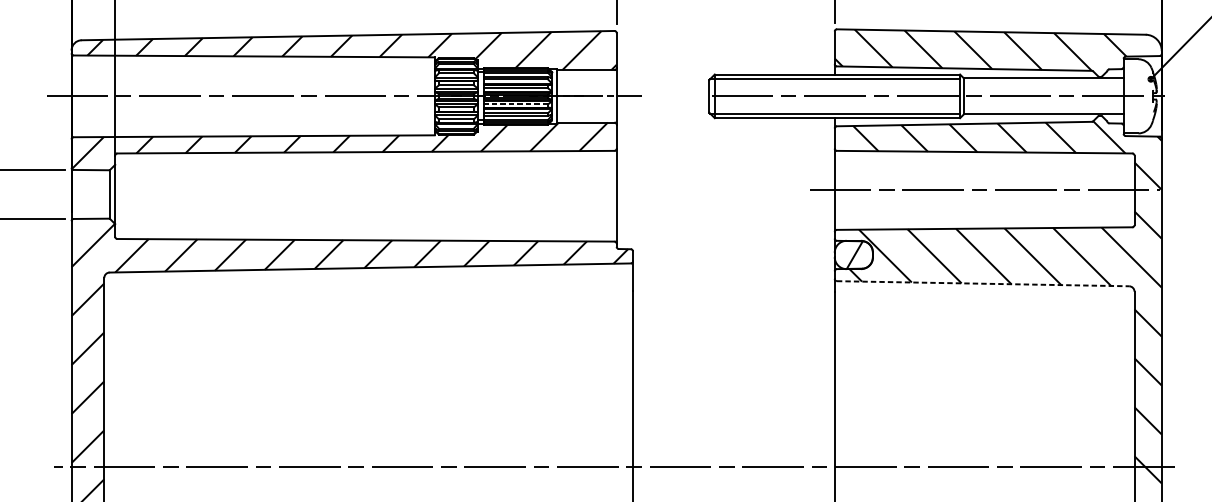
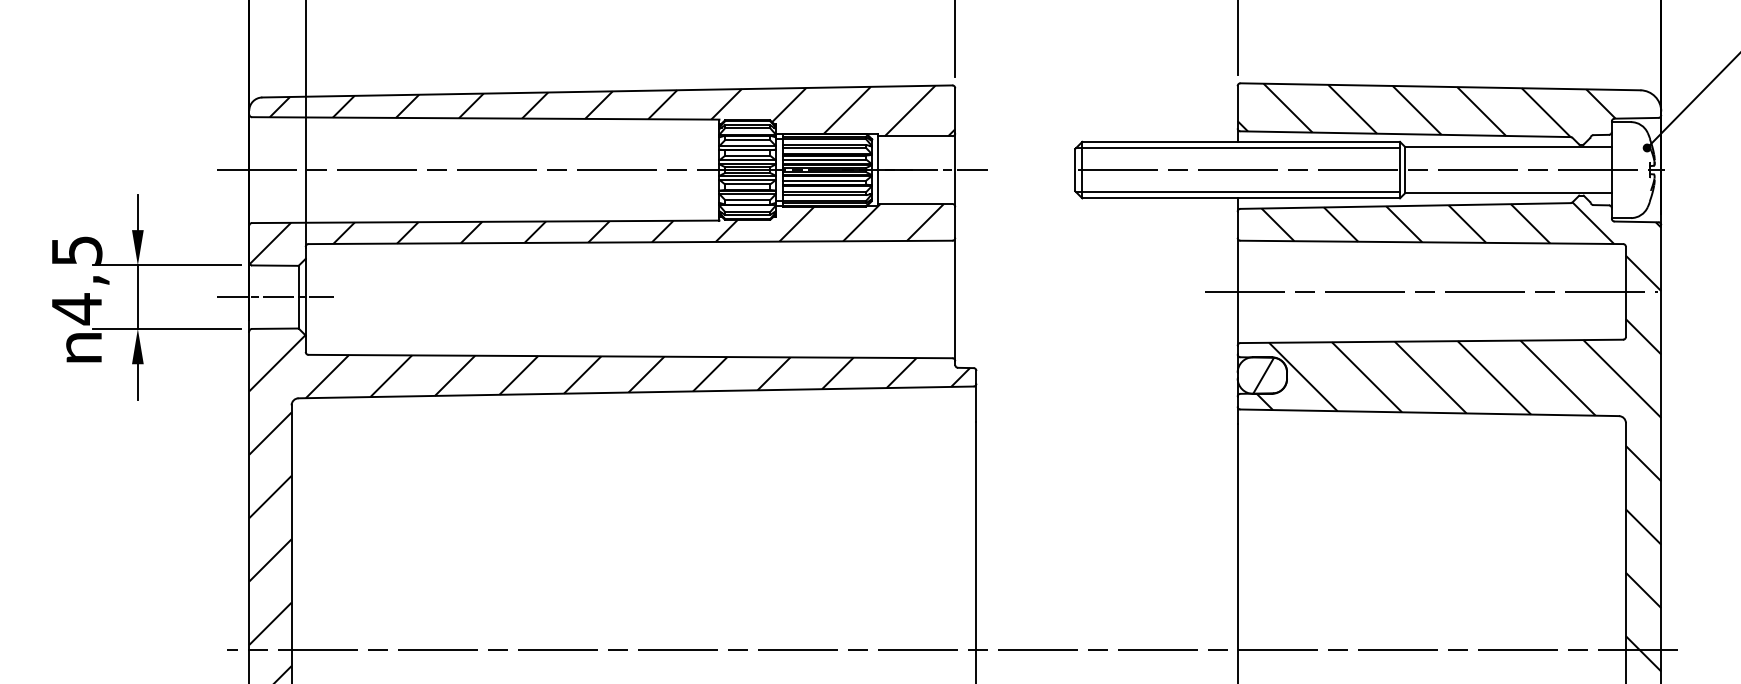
line: (515, 104) -> (824, 180), dashed -> solid
line: (91, 194) -> (274, 297), added
line: (983, 283) -> (1430, 412), dashed -> solid

